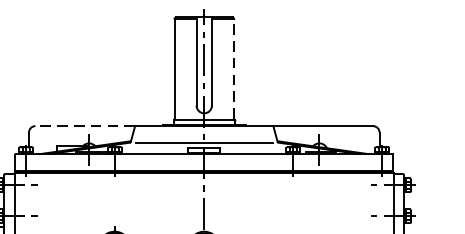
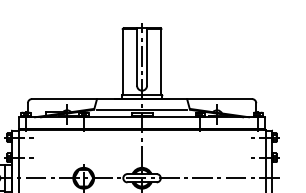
line: (234, 68) -> (161, 61), dashed -> solid
line: (85, 126) -> (64, 99), dashed -> solid

